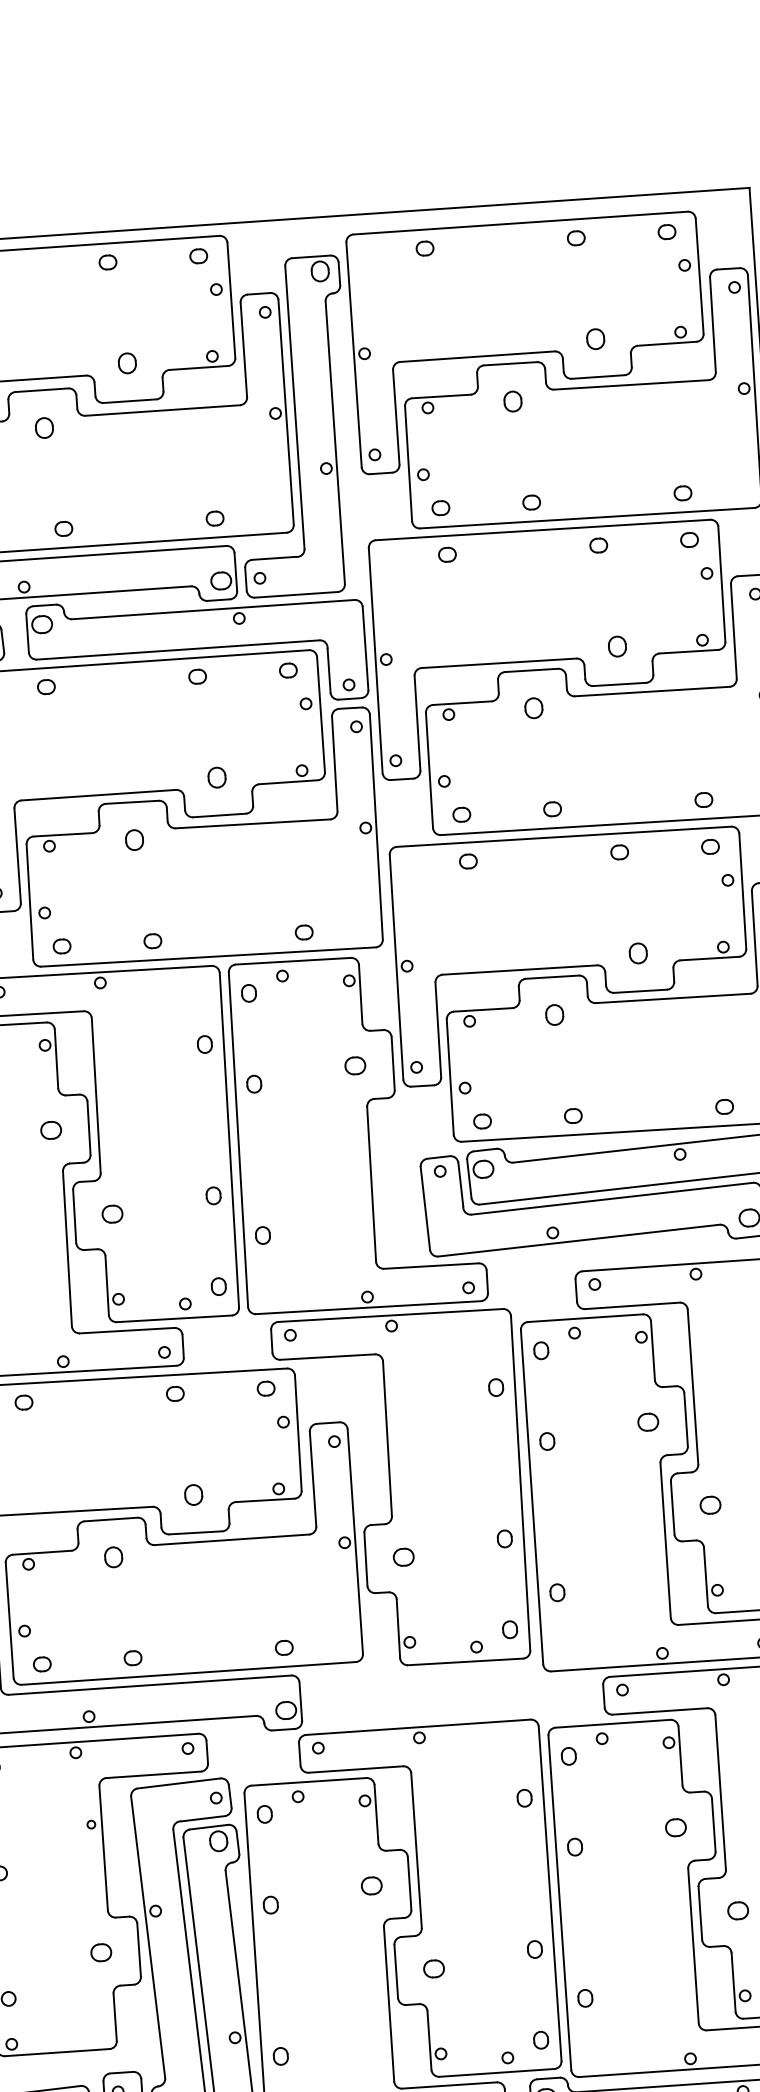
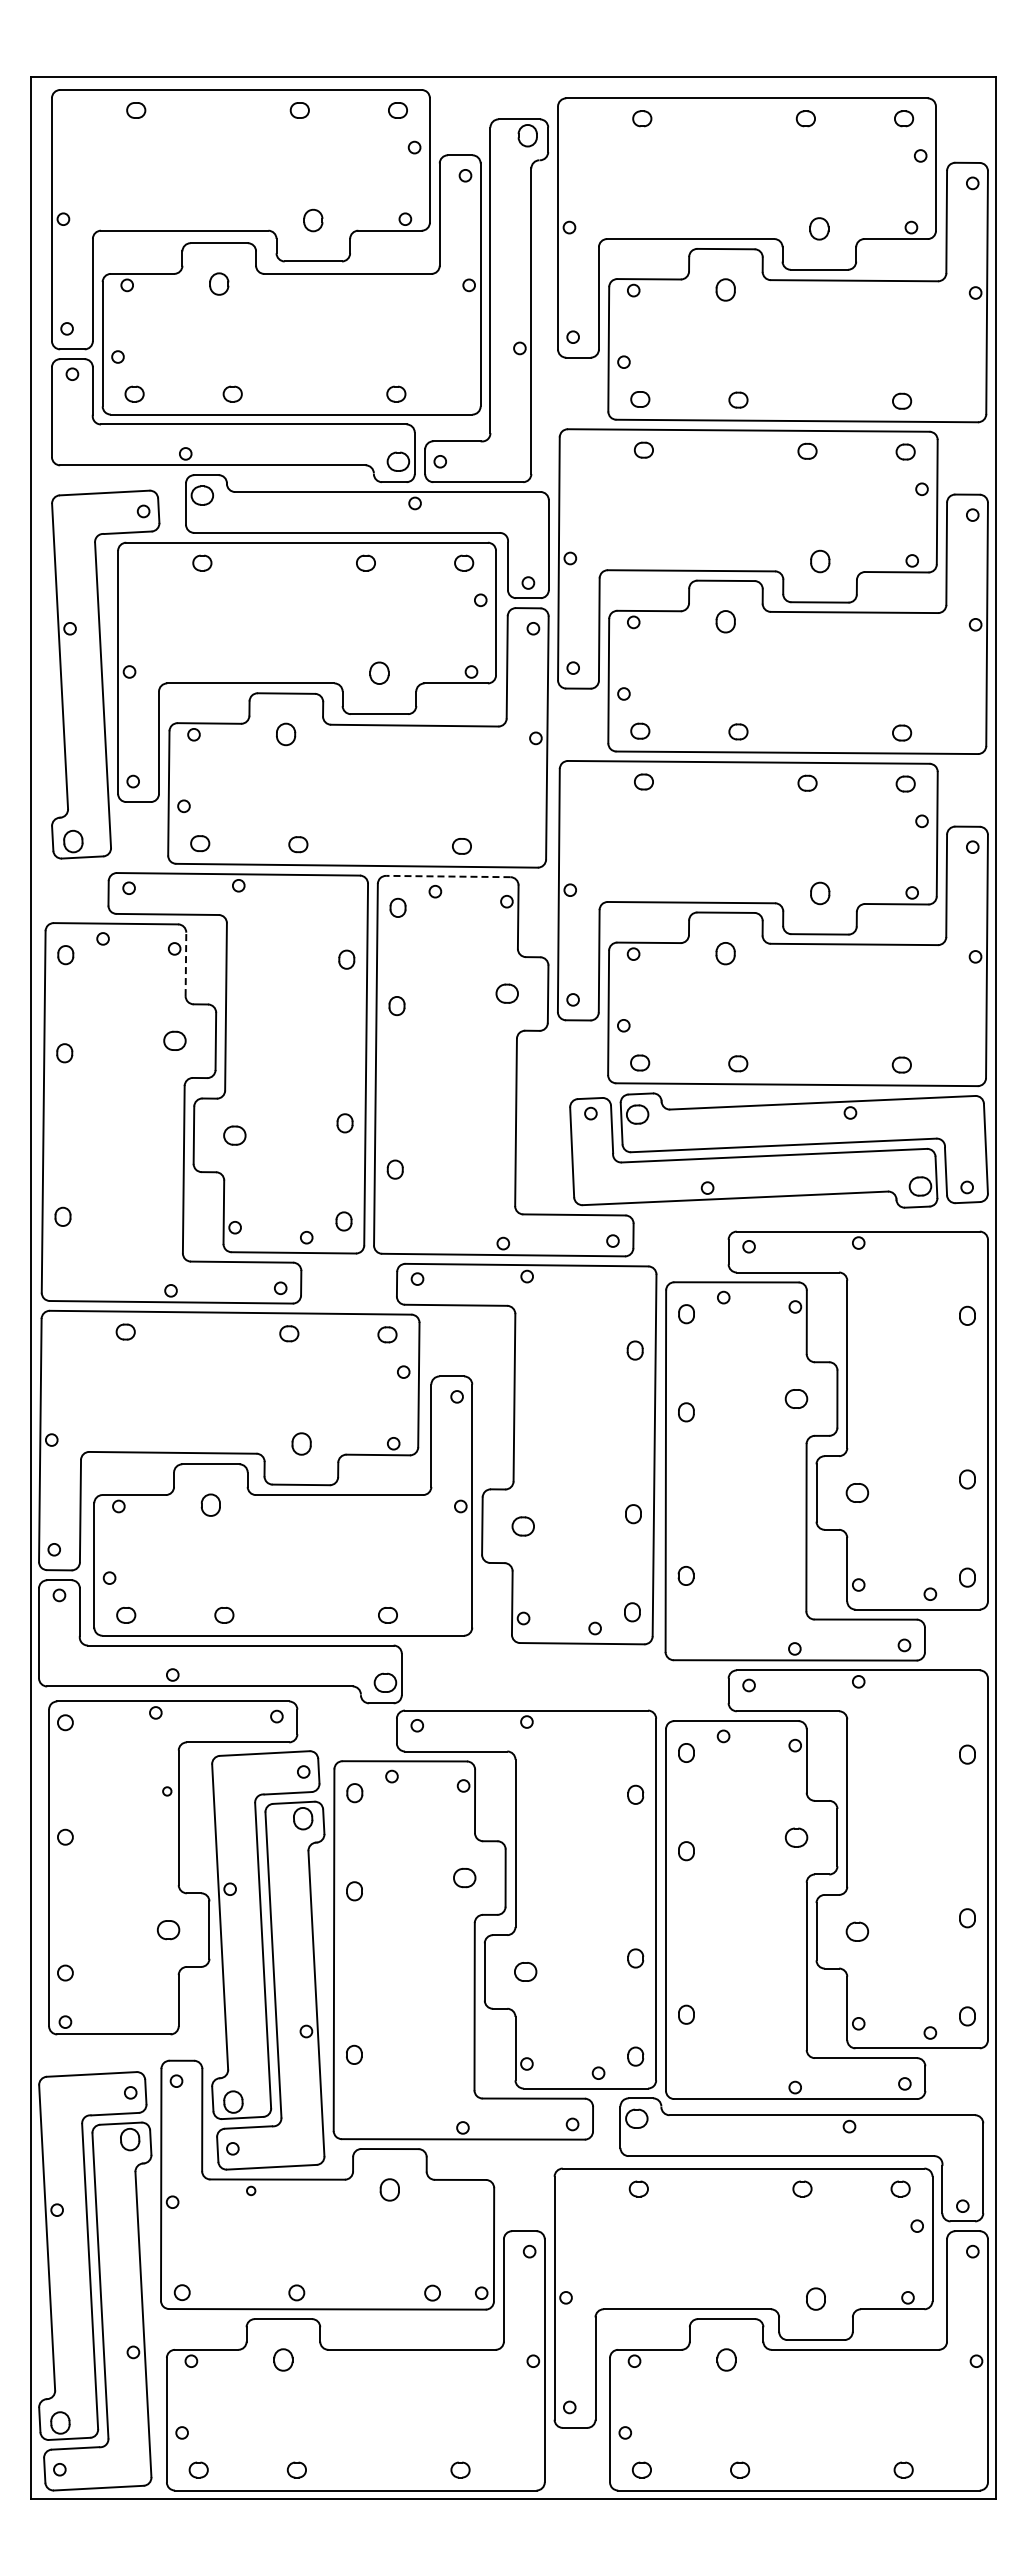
line: (292, 961) -> (447, 876), solid -> dashed
line: (56, 1059) -> (185, 964), solid -> dashed

